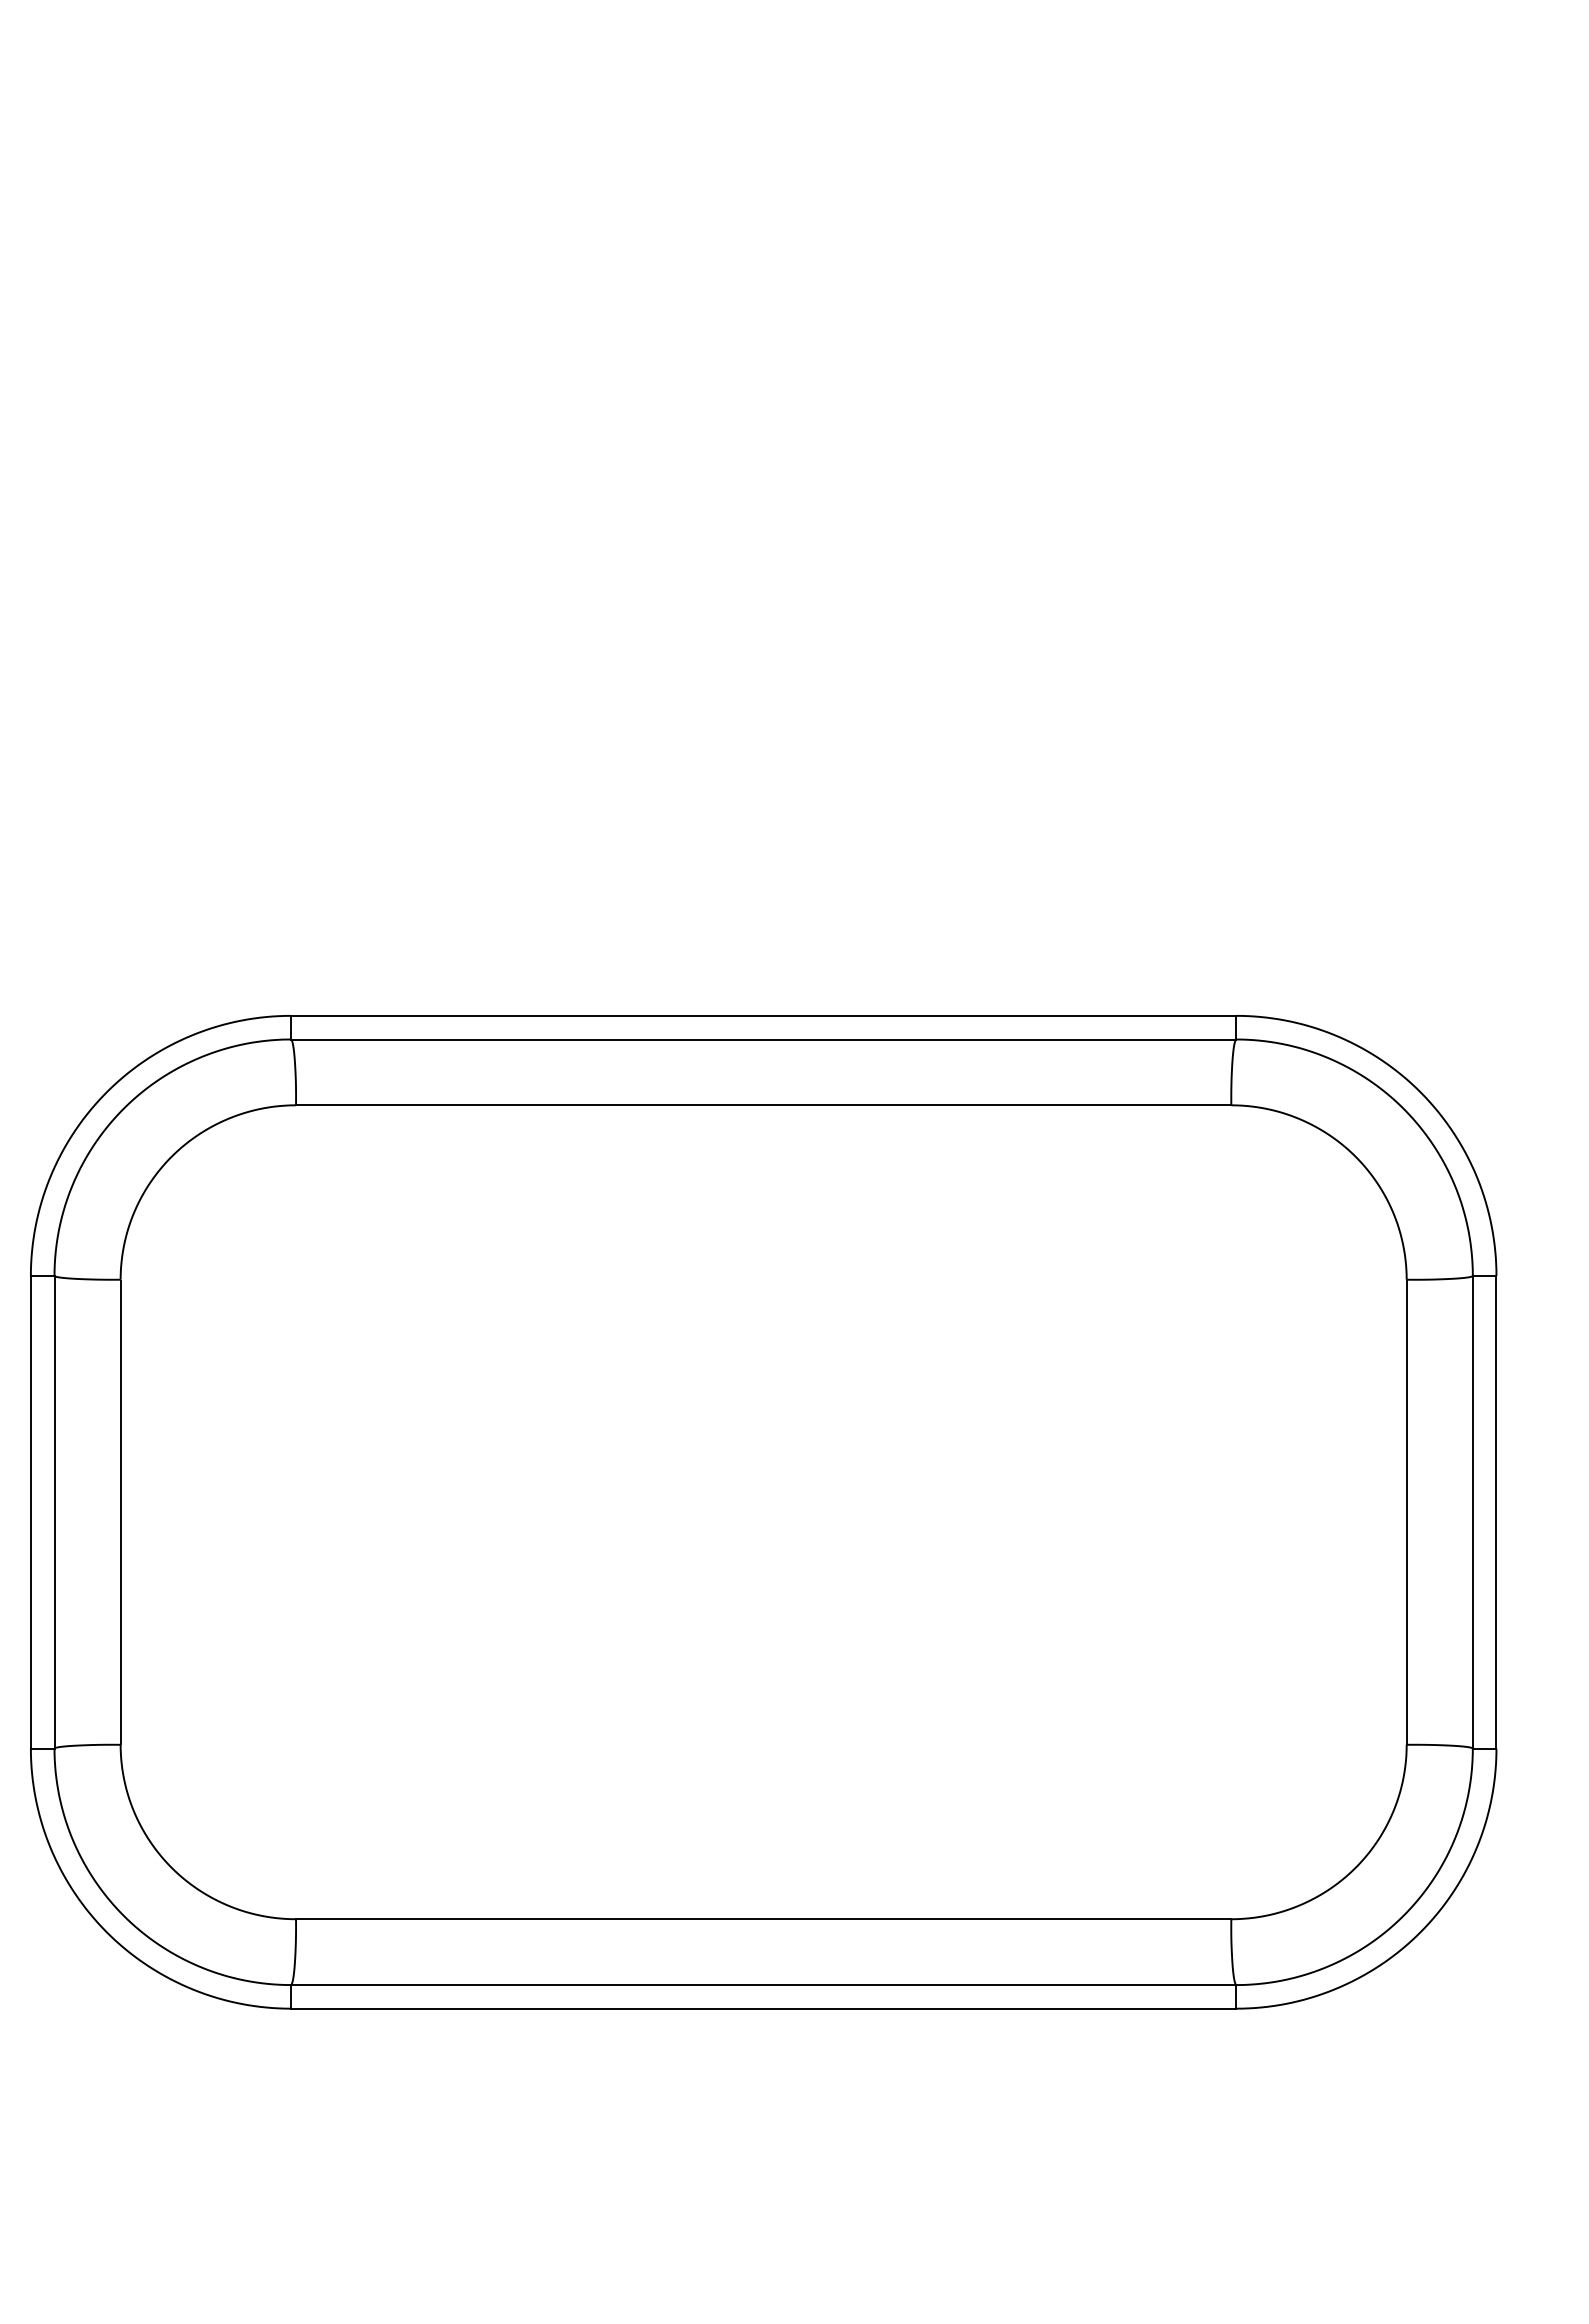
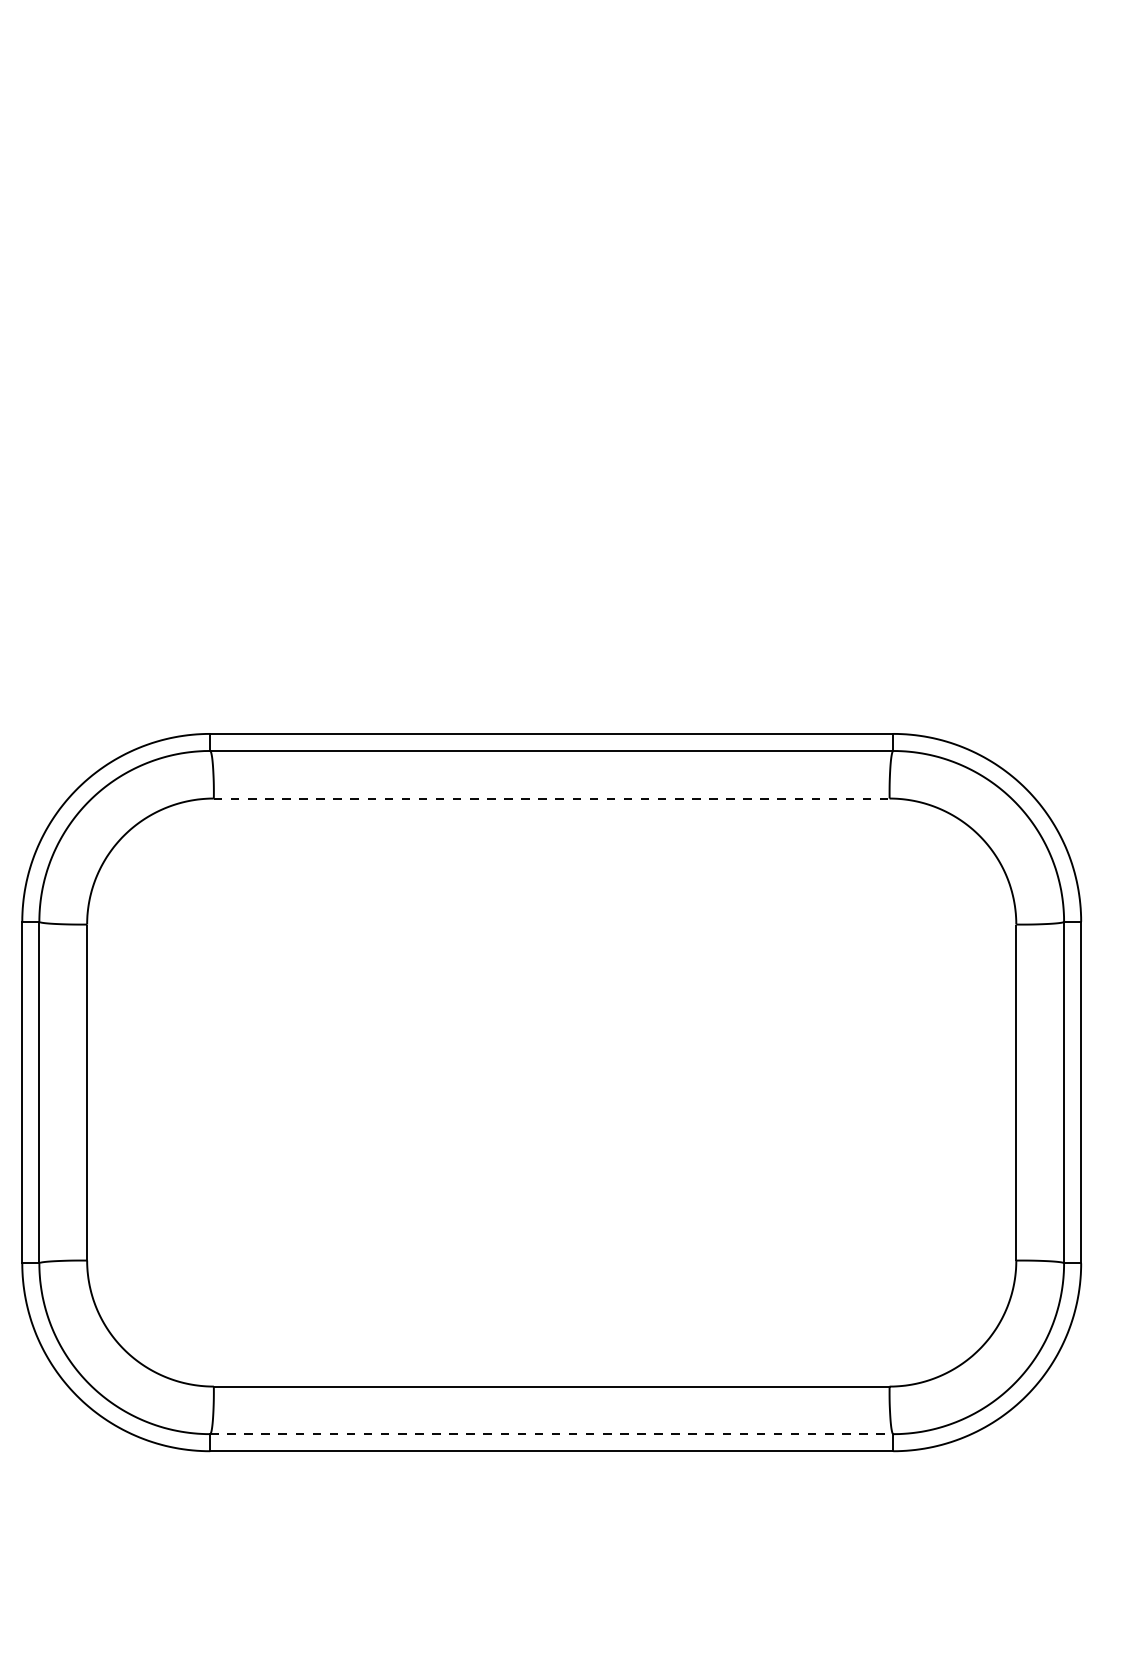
line: (763, 1105) -> (551, 798), solid -> dashed
line: (763, 1985) -> (551, 1434), solid -> dashed

